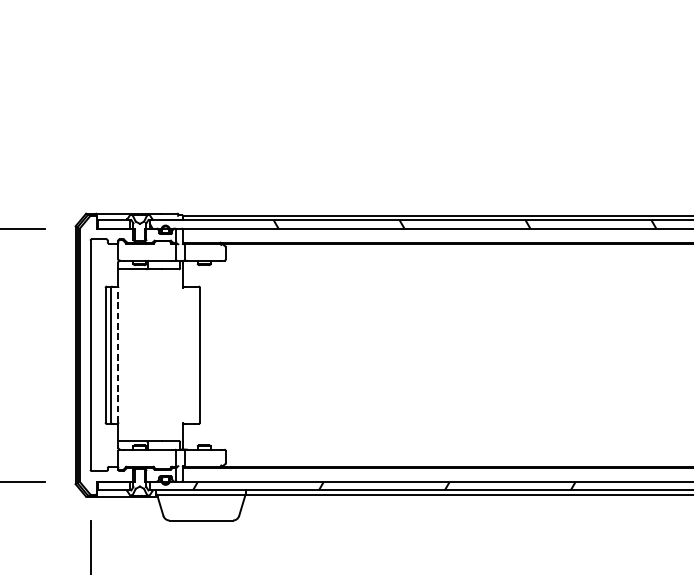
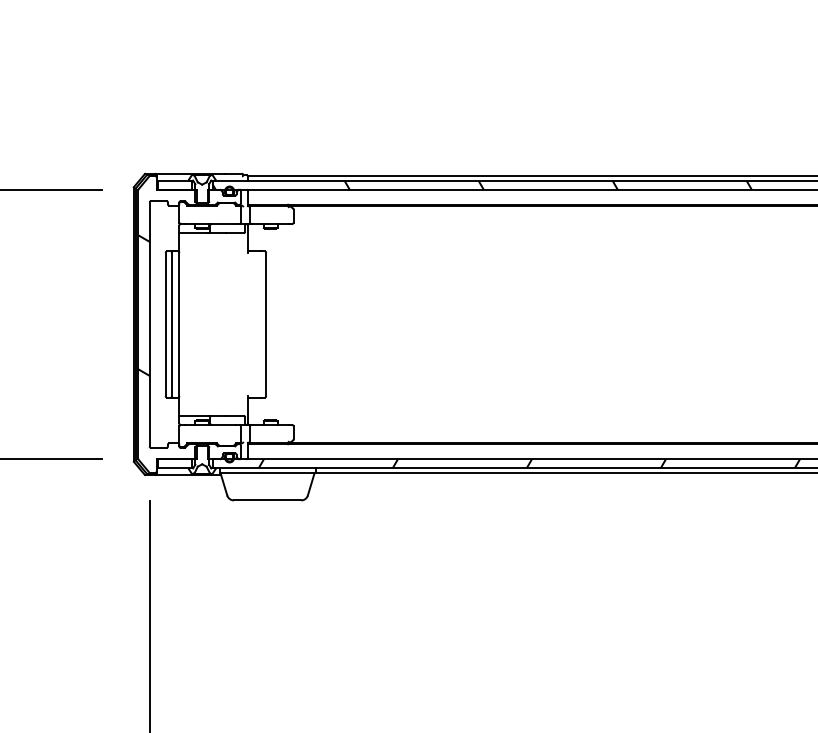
hatch: (84, 337) -> (143, 305), added
line: (118, 355) -> (179, 324), dashed -> solid

